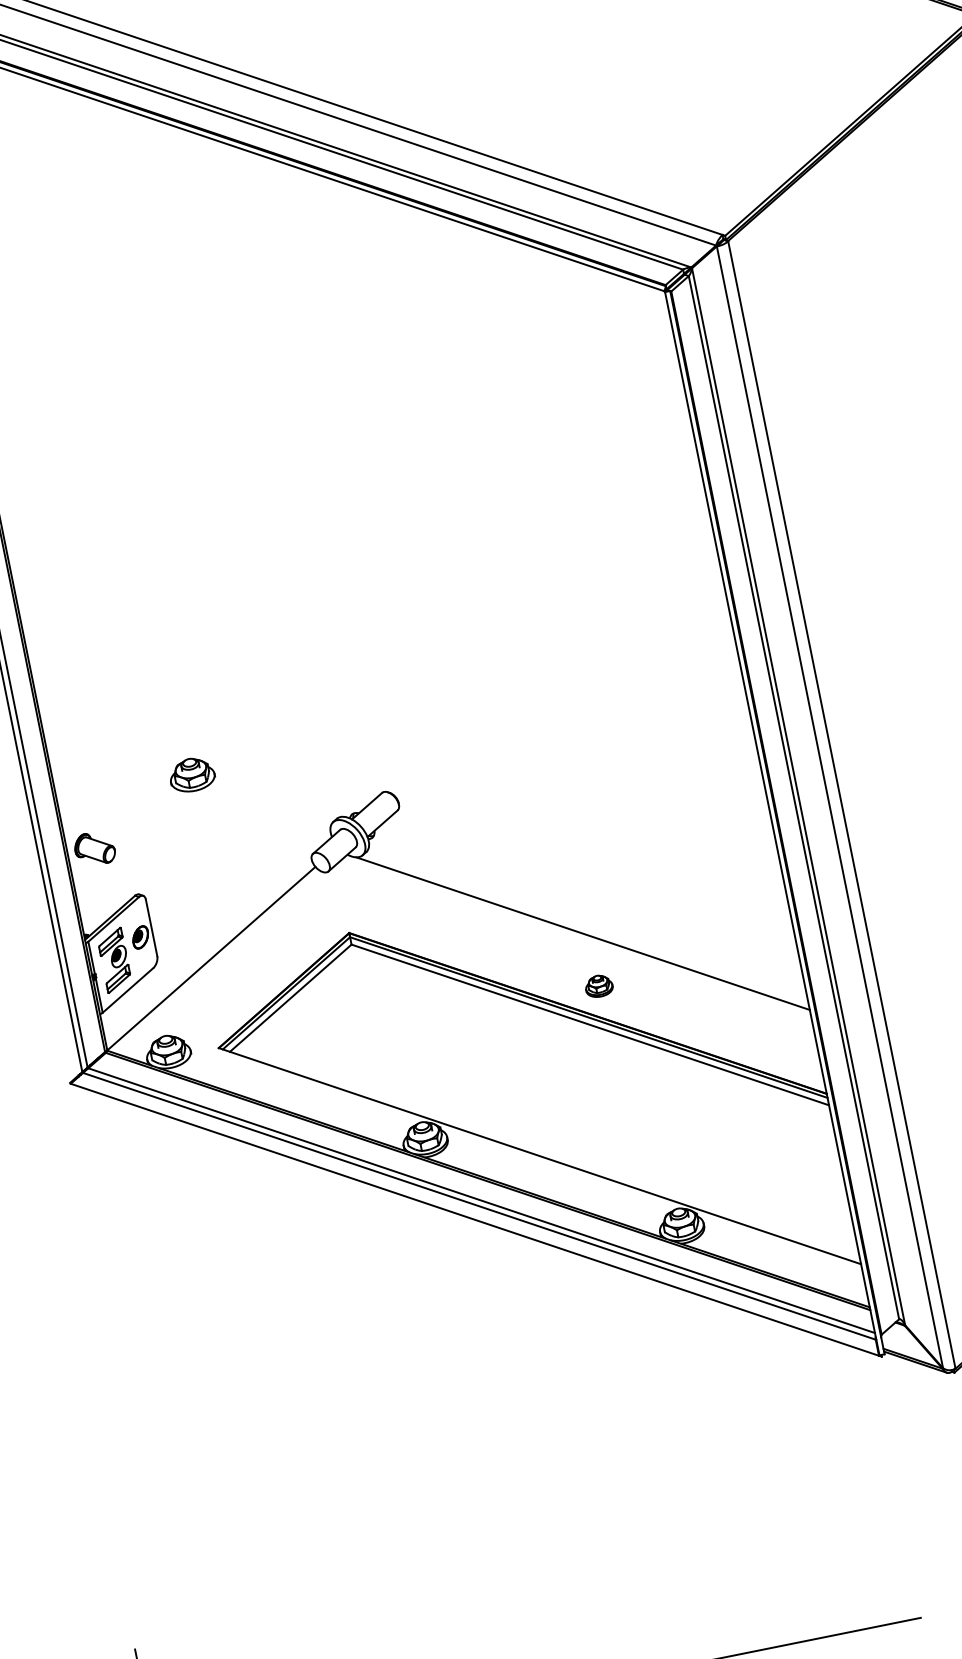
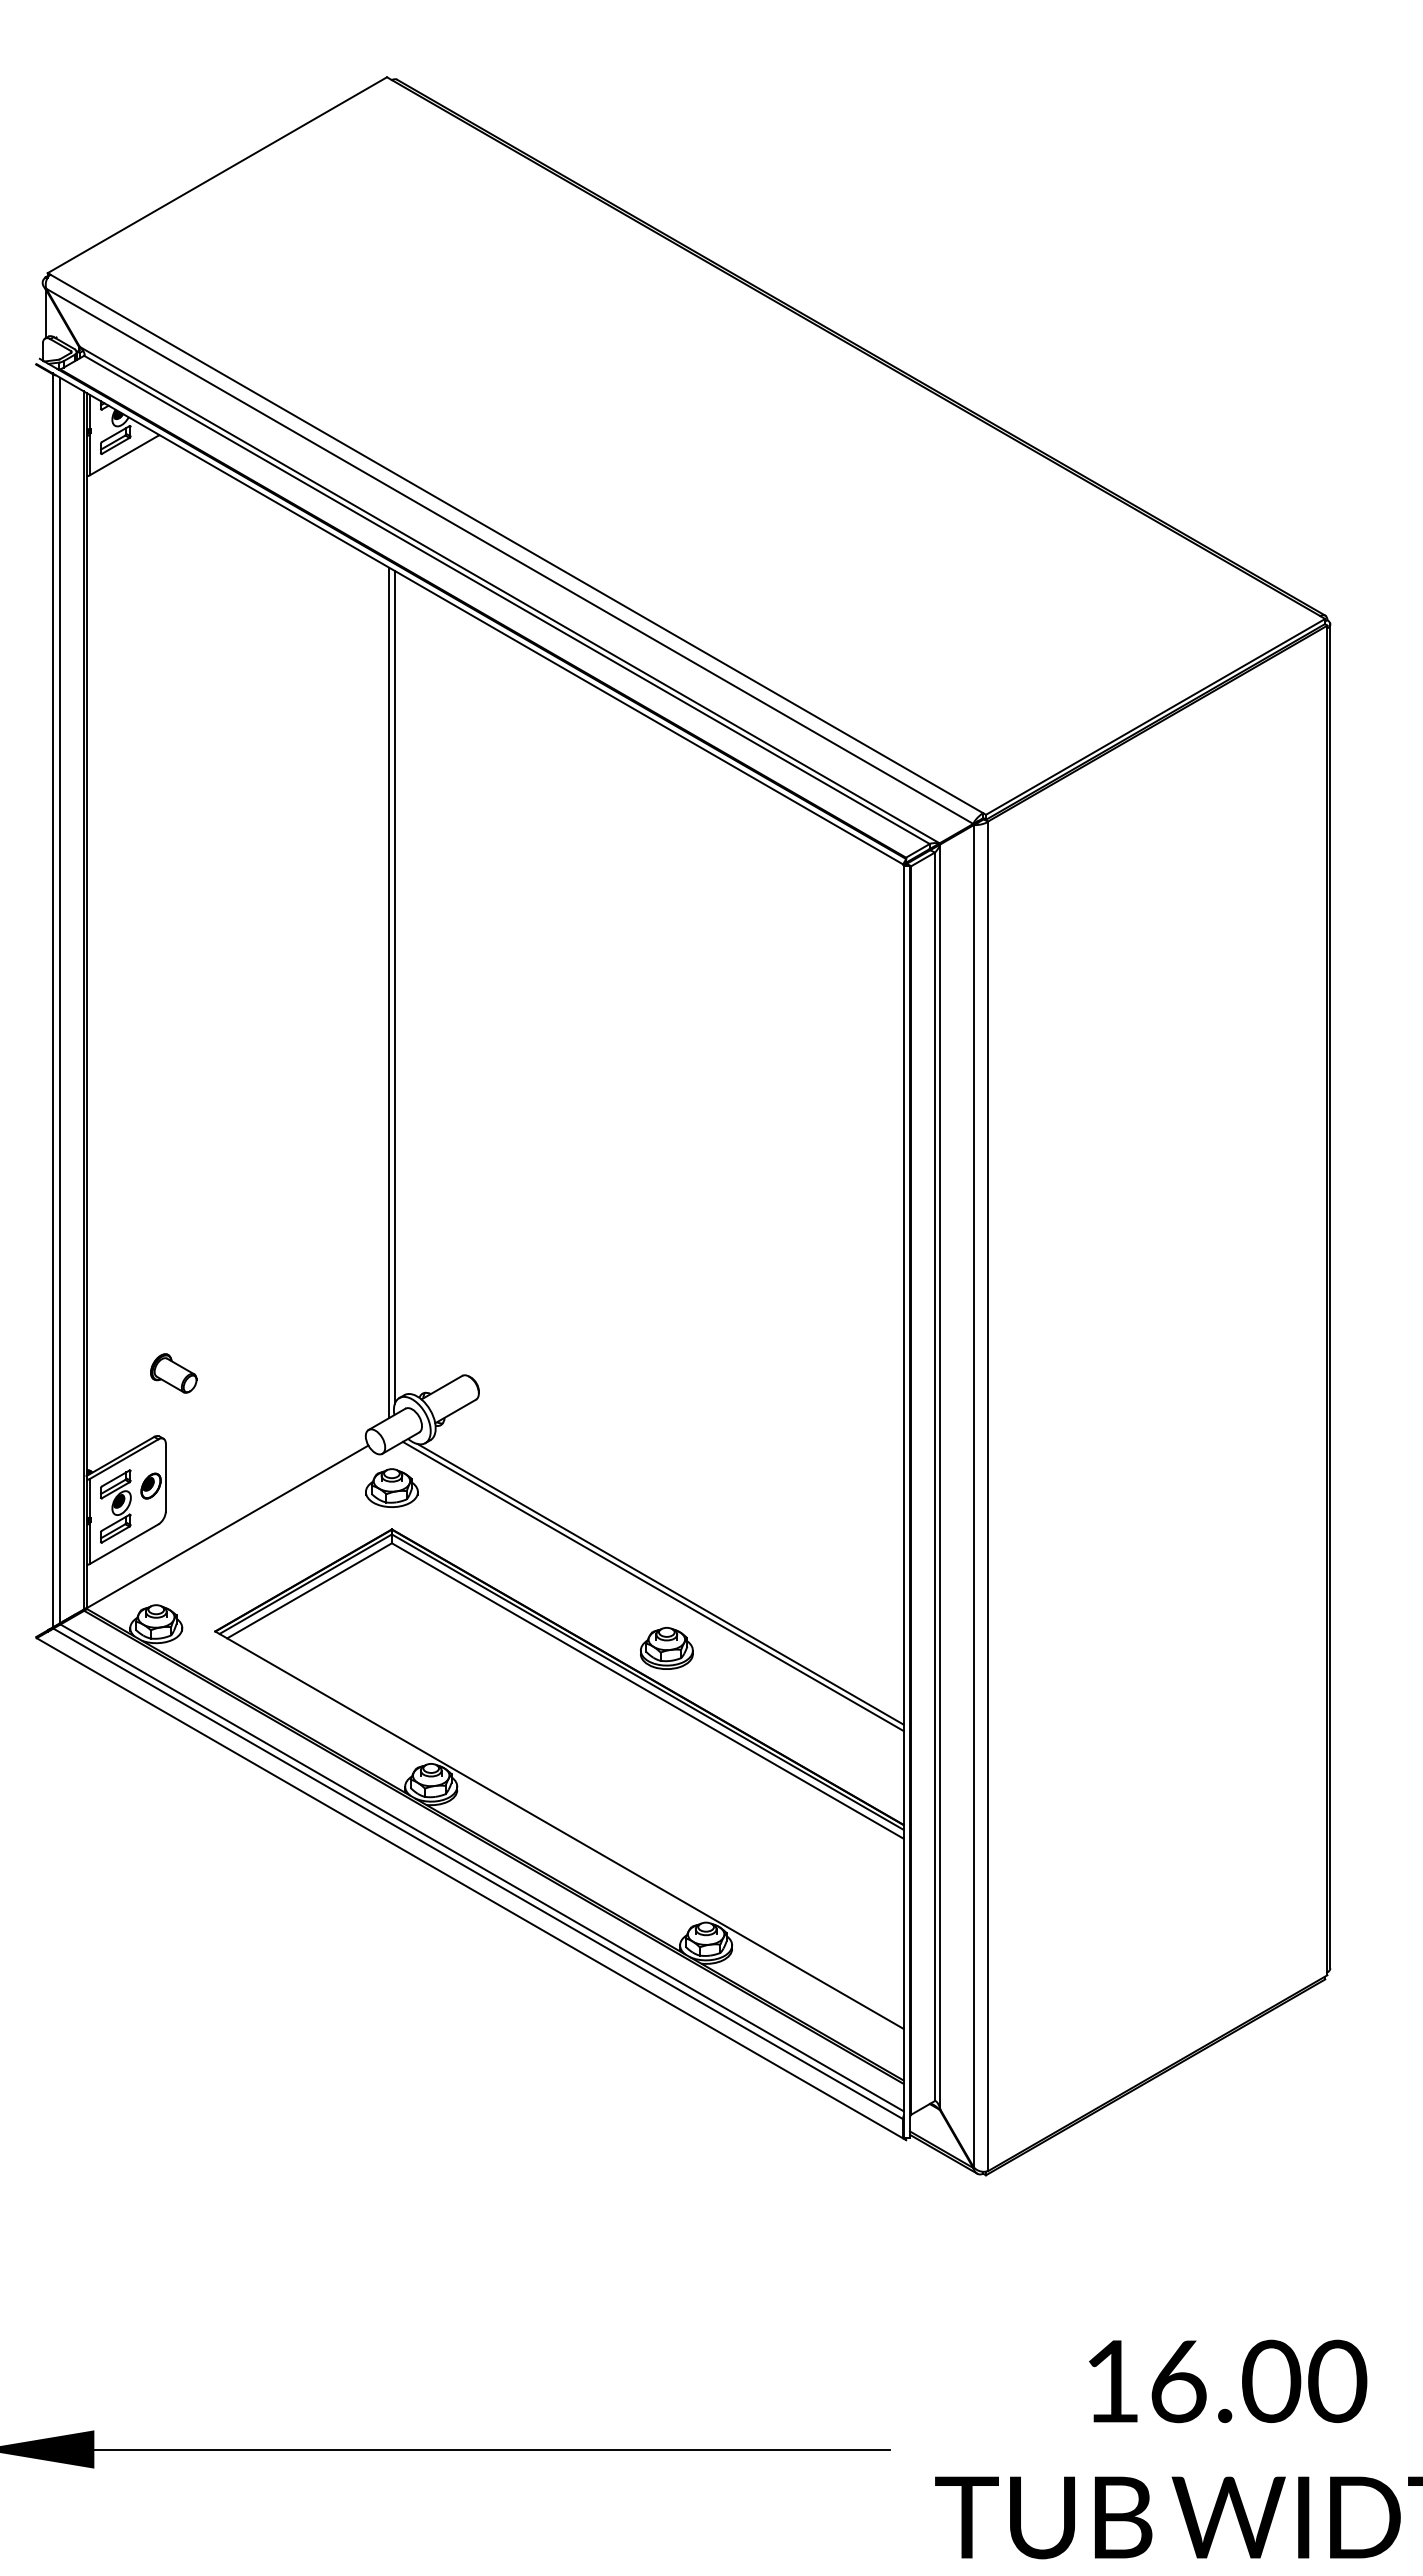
line: (260, 479) -> (394, 987), added
line: (256, 484) -> (389, 992), added
part: (191, 774) -> (391, 1487), moved
part: (94, 848) -> (173, 1373), moved
line: (576, 936) -> (652, 1586), added
part: (598, 986) -> (666, 1648), size x1.67

